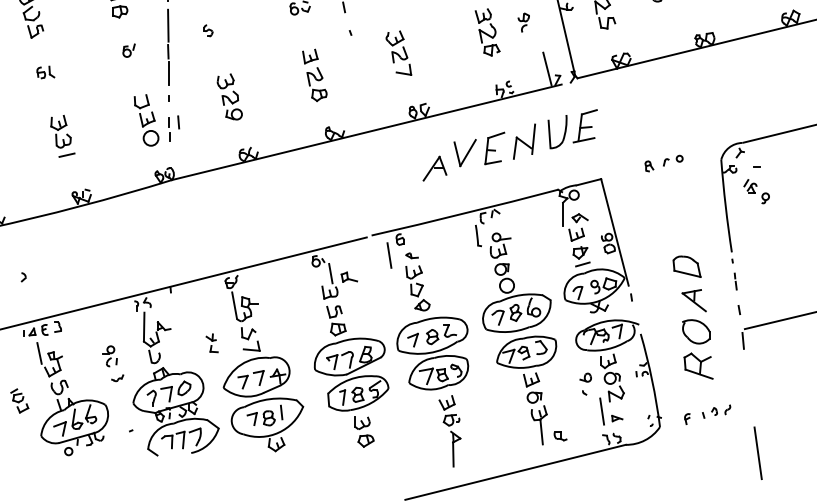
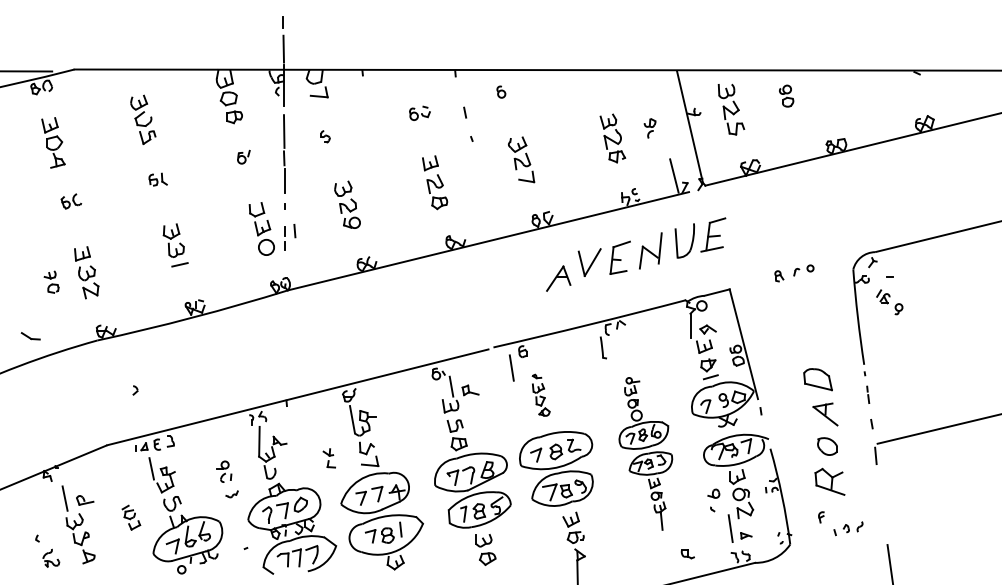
part: (418, 282) -> (541, 395), size x0.7
part: (696, 331) -> (827, 446), size x0.7
part: (519, 338) -> (645, 453), size x0.7
part: (687, 419) -> (821, 517), moved

